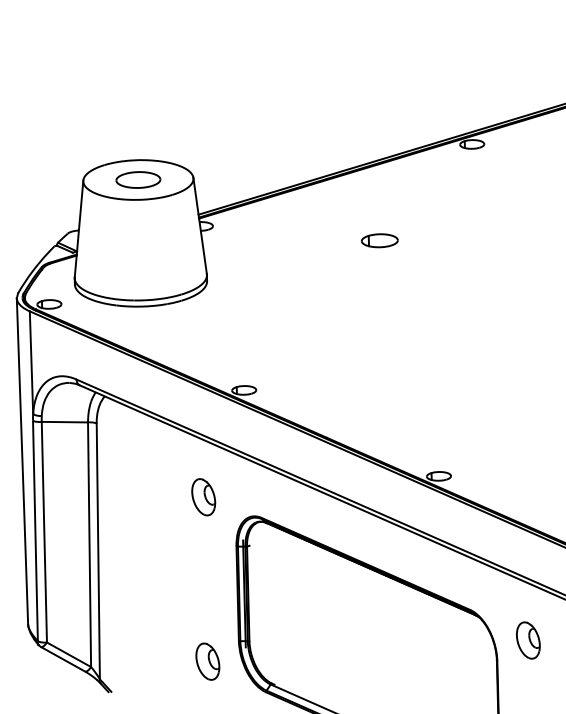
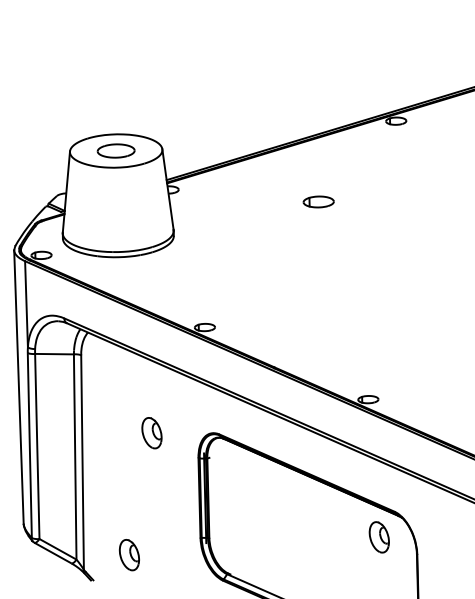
part: (203, 497) -> (151, 433), moved
part: (527, 640) -> (378, 537), moved
part: (206, 662) -> (128, 555), moved

